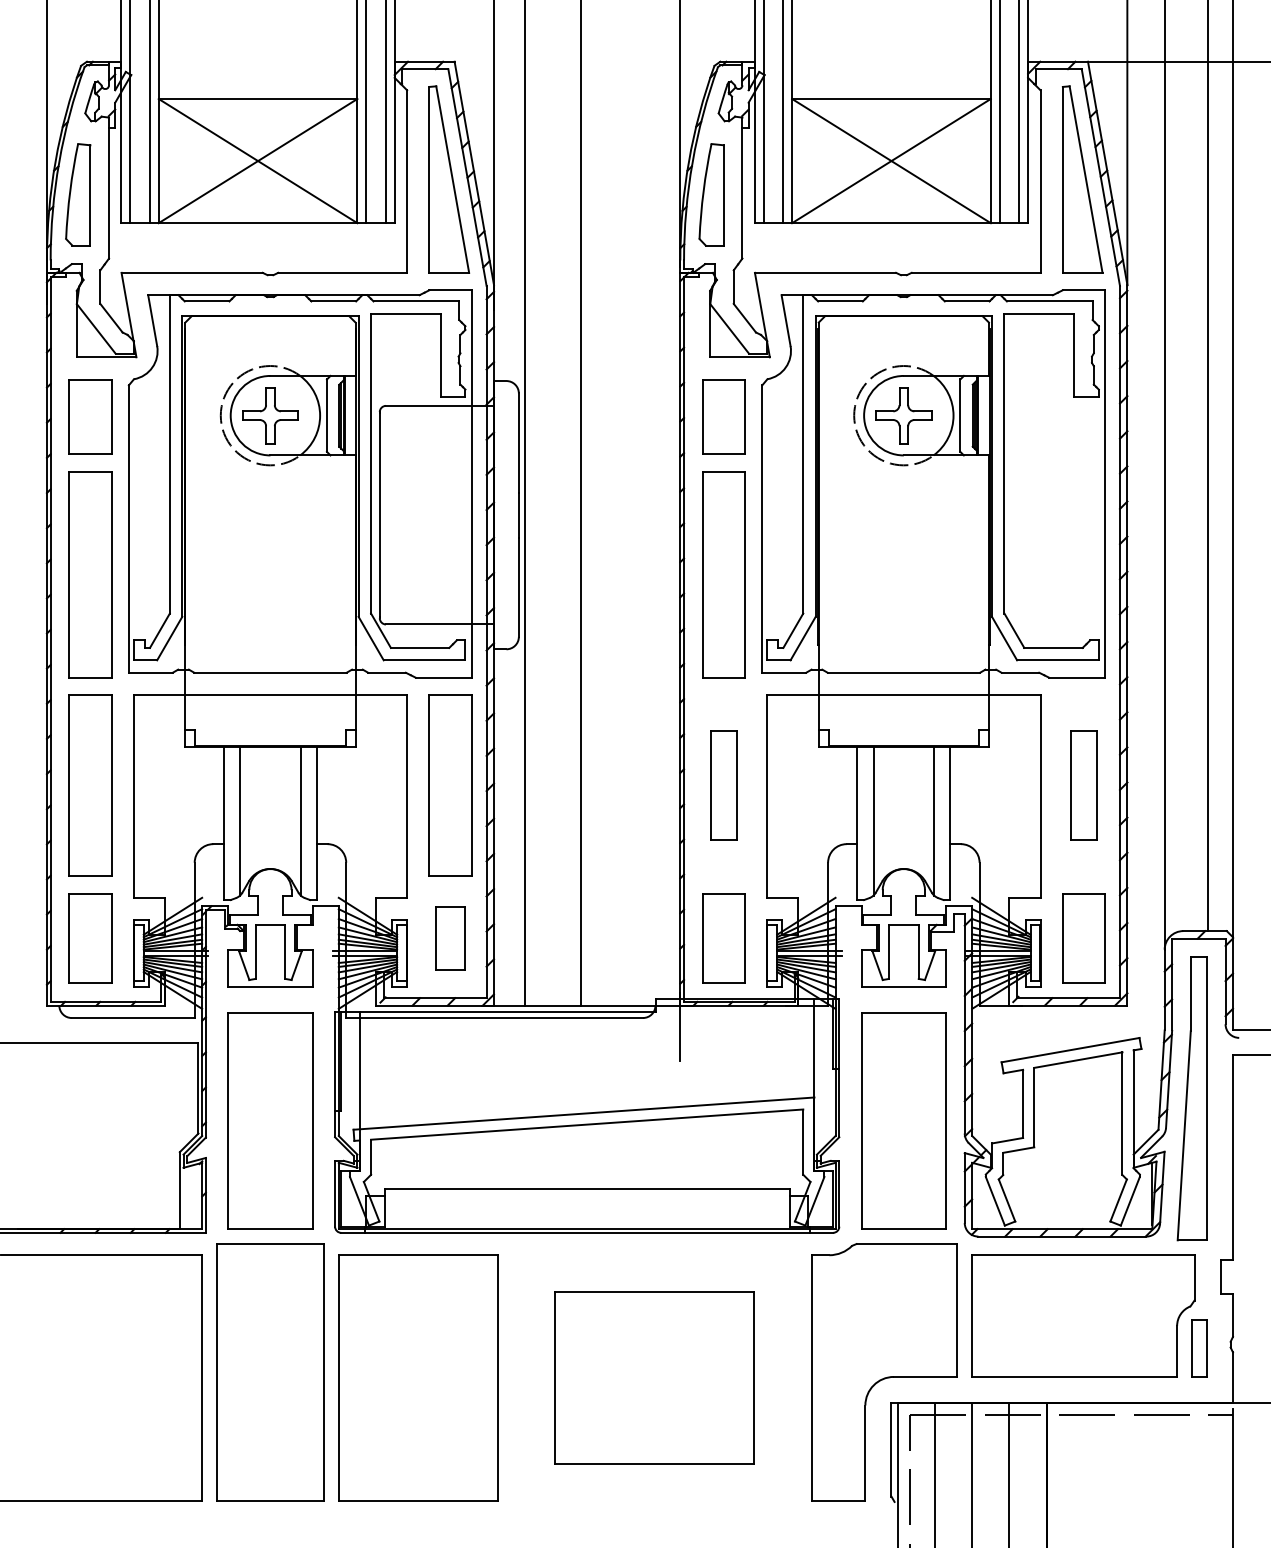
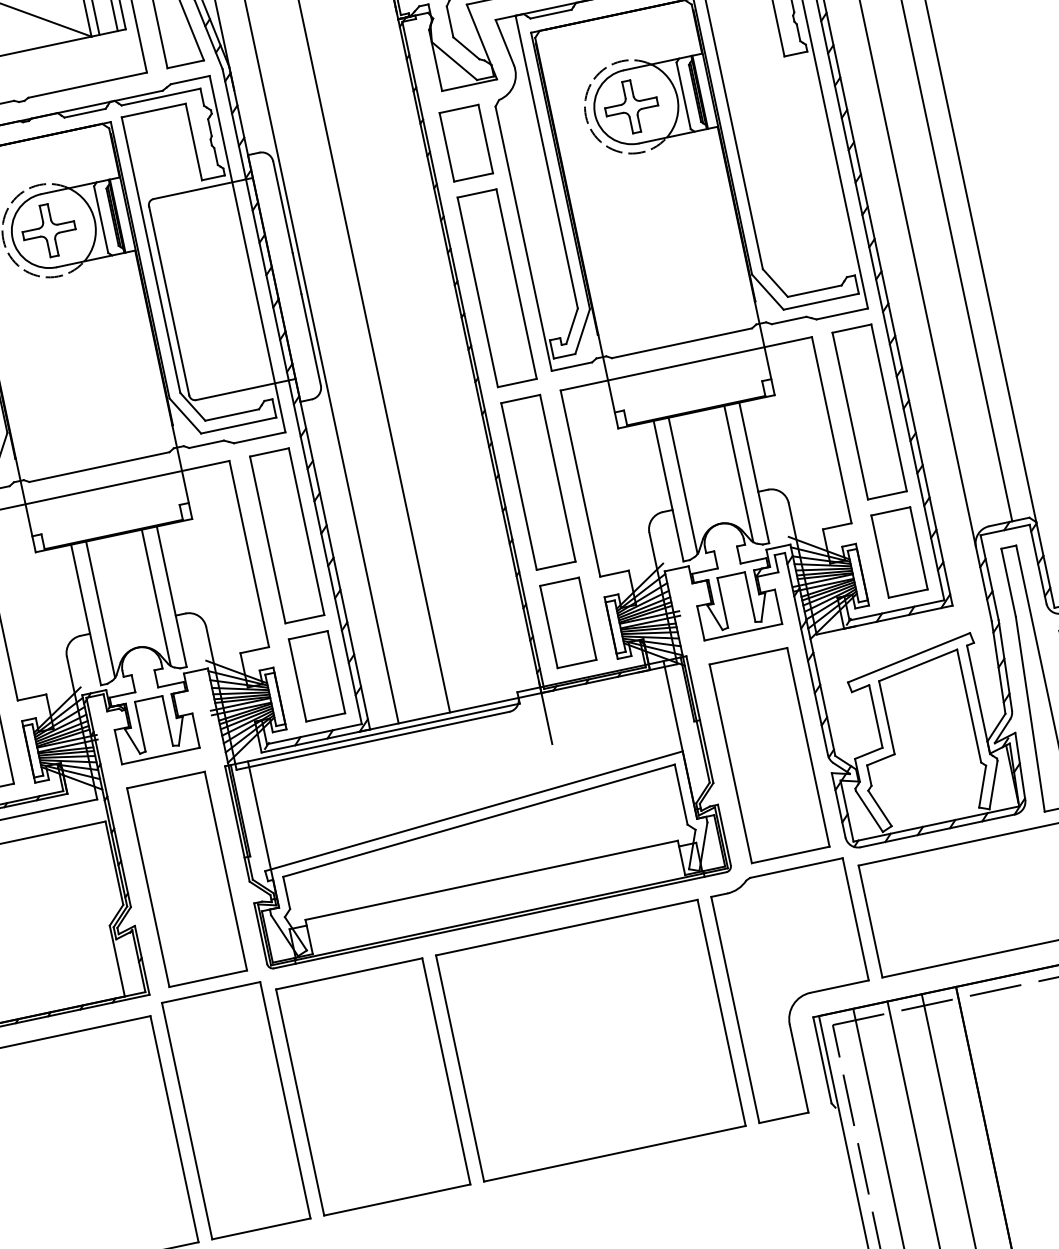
part: (723, 785) -> (538, 482), size x1.67
part: (1083, 785) -> (869, 411), size x1.67
part: (450, 938) -> (316, 676), size x1.43
part: (654, 1377) -> (590, 1040), size x1.43

